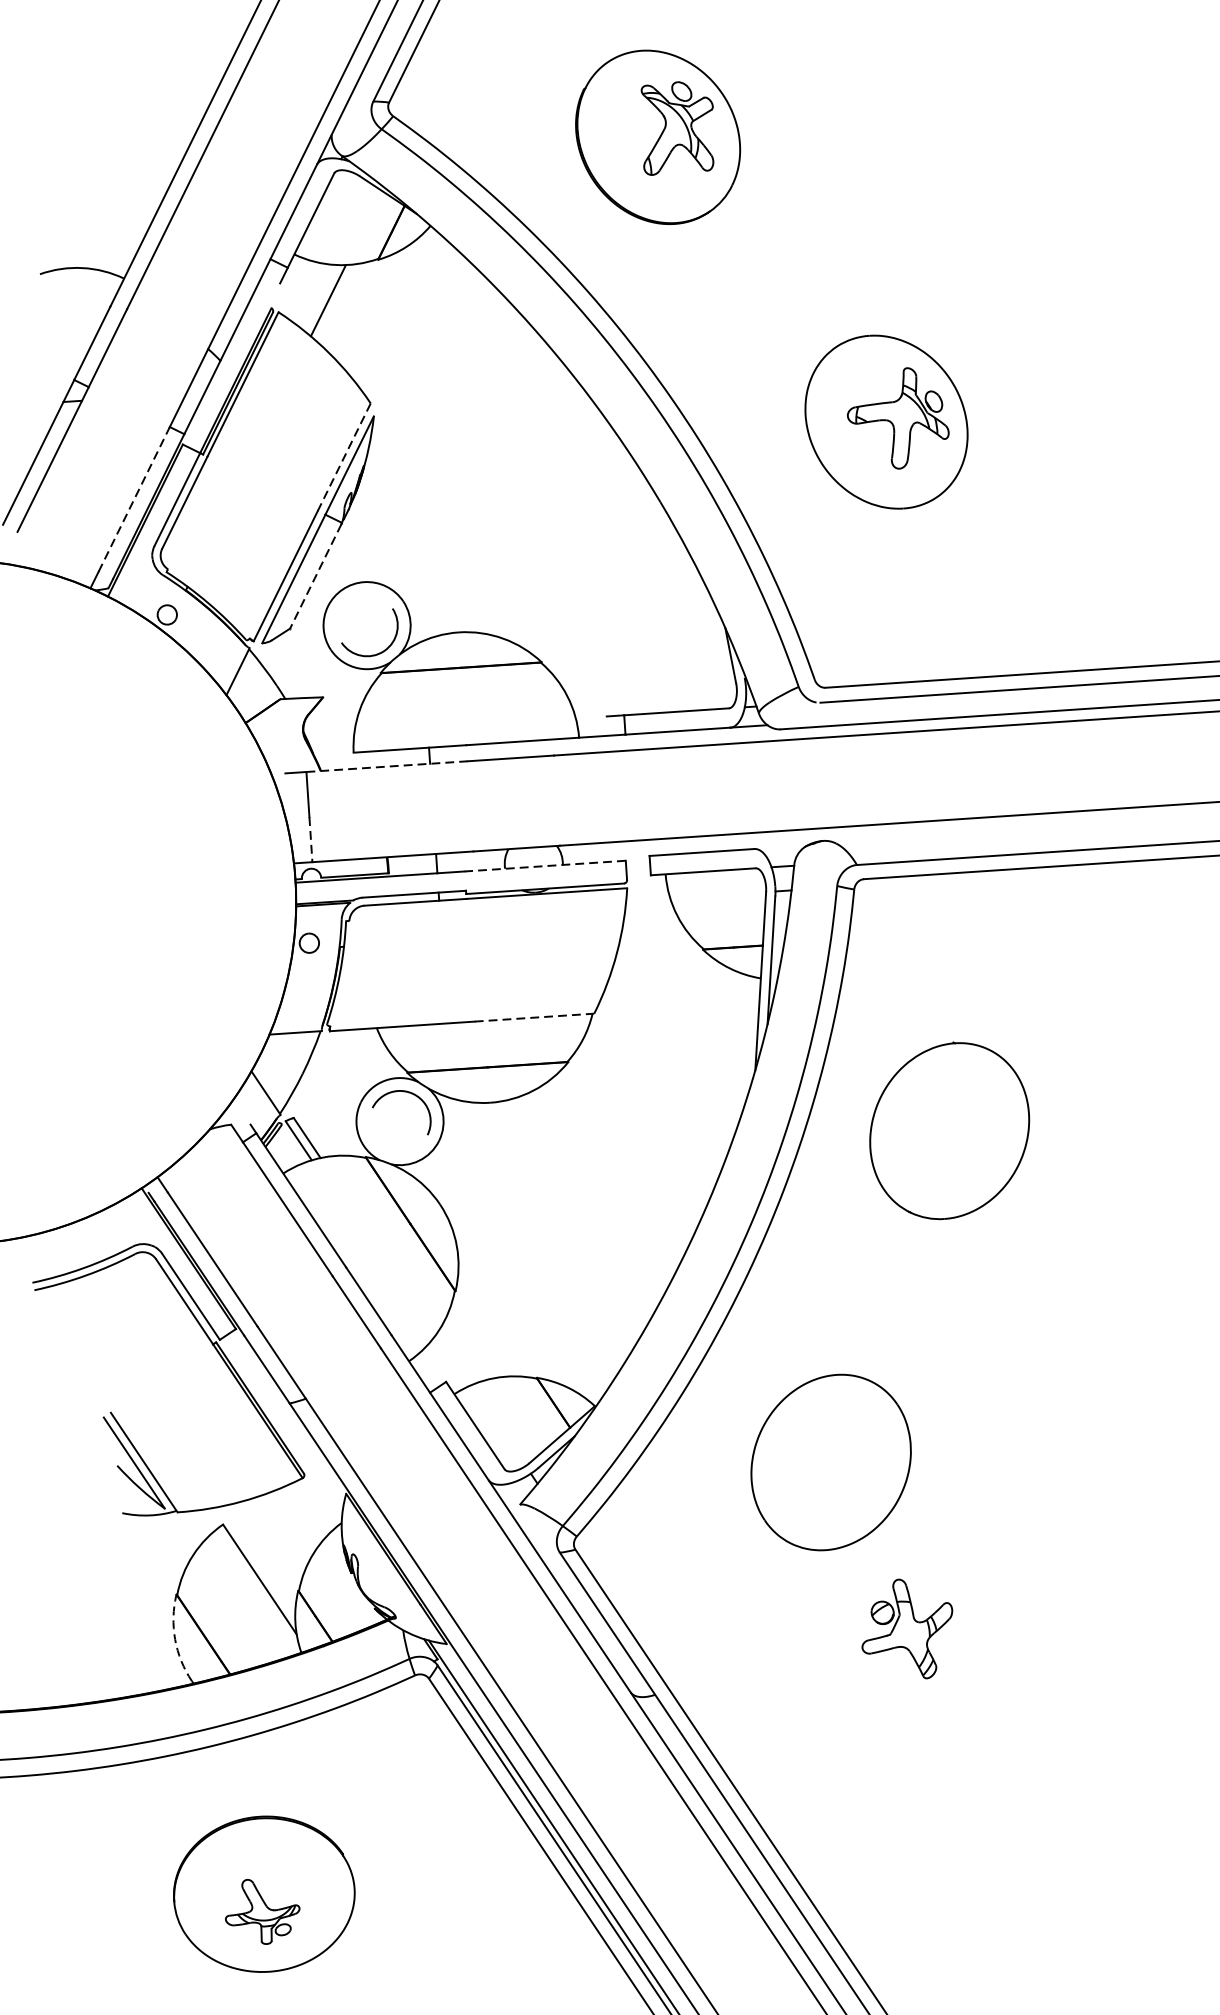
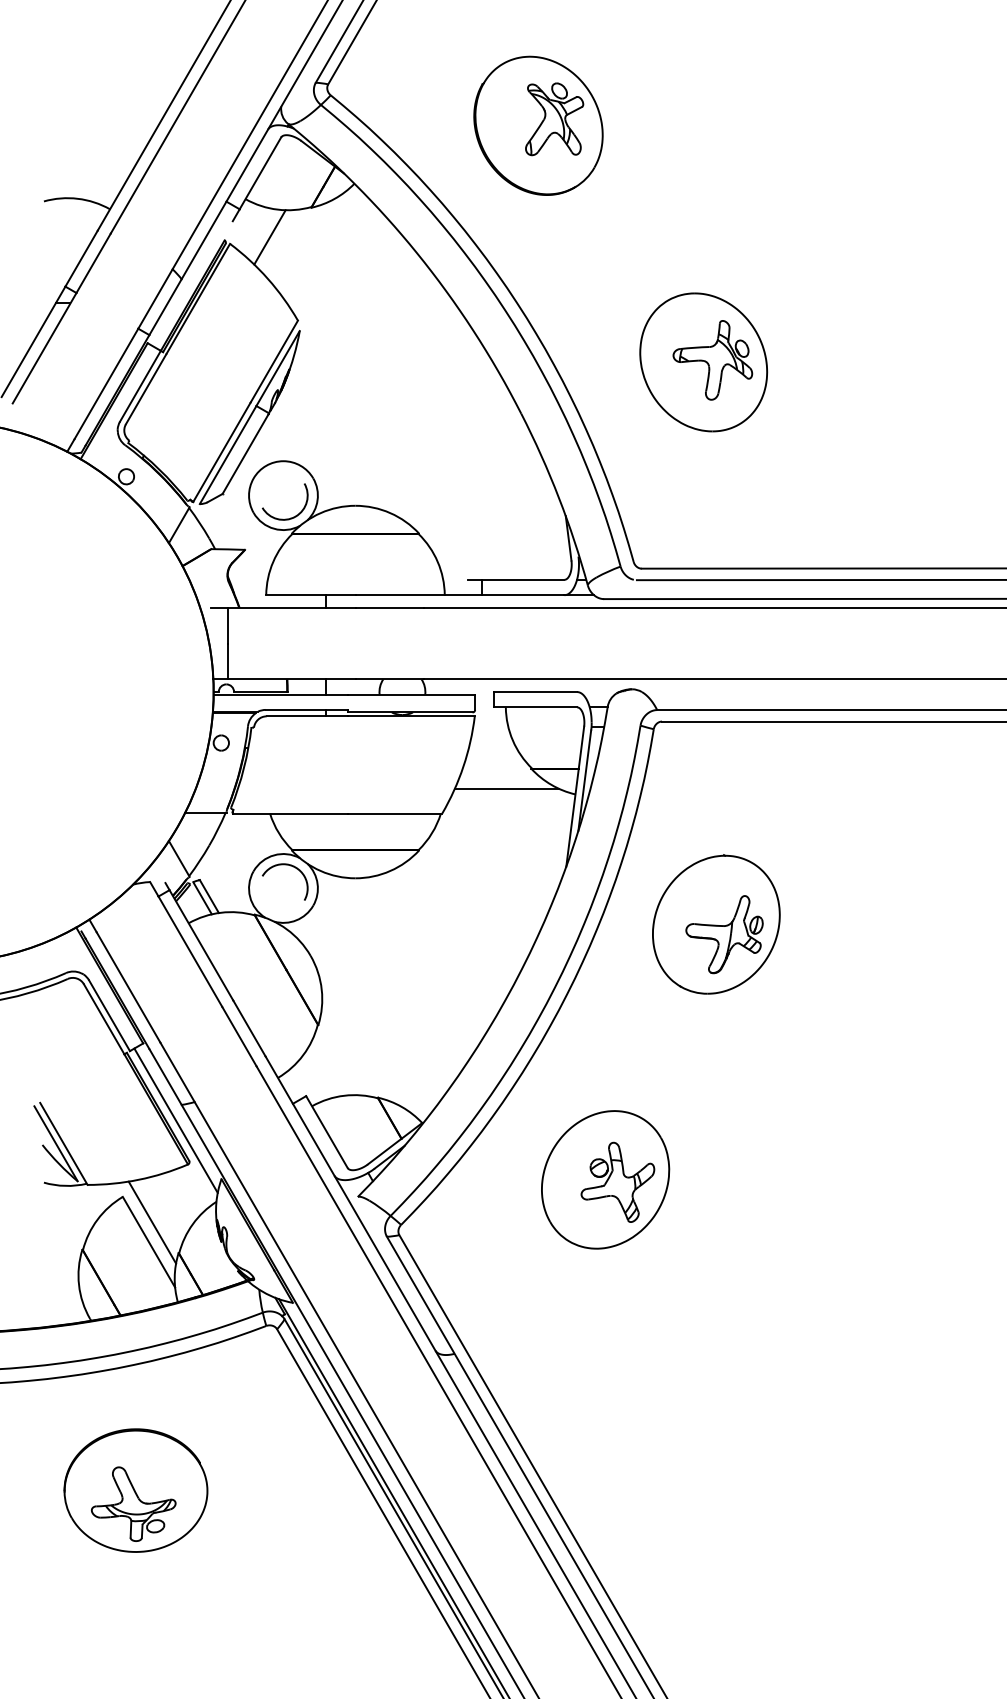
line: (344, 458) -> (274, 362), dashed -> solid
line: (134, 498) -> (106, 383), dashed -> solid
line: (315, 576) -> (245, 454), dashed -> solid
line: (386, 766) -> (291, 607), dashed -> solid
line: (310, 839) -> (227, 661), dashed -> solid
line: (545, 865) -> (411, 694), dashed -> solid
line: (673, 976) -> (506, 788), added
line: (535, 1017) -> (395, 813), dashed -> solid
part: (960, 1142) -> (724, 934), added
line: (283, 1423) -> (175, 1120), added
line: (262, 1554) -> (152, 1222), added
part: (906, 1628) -> (617, 1181), moved
arc: (175, 1640) -> (79, 1285), dashed -> solid
part: (262, 1910) -> (133, 1503), size x1.43

